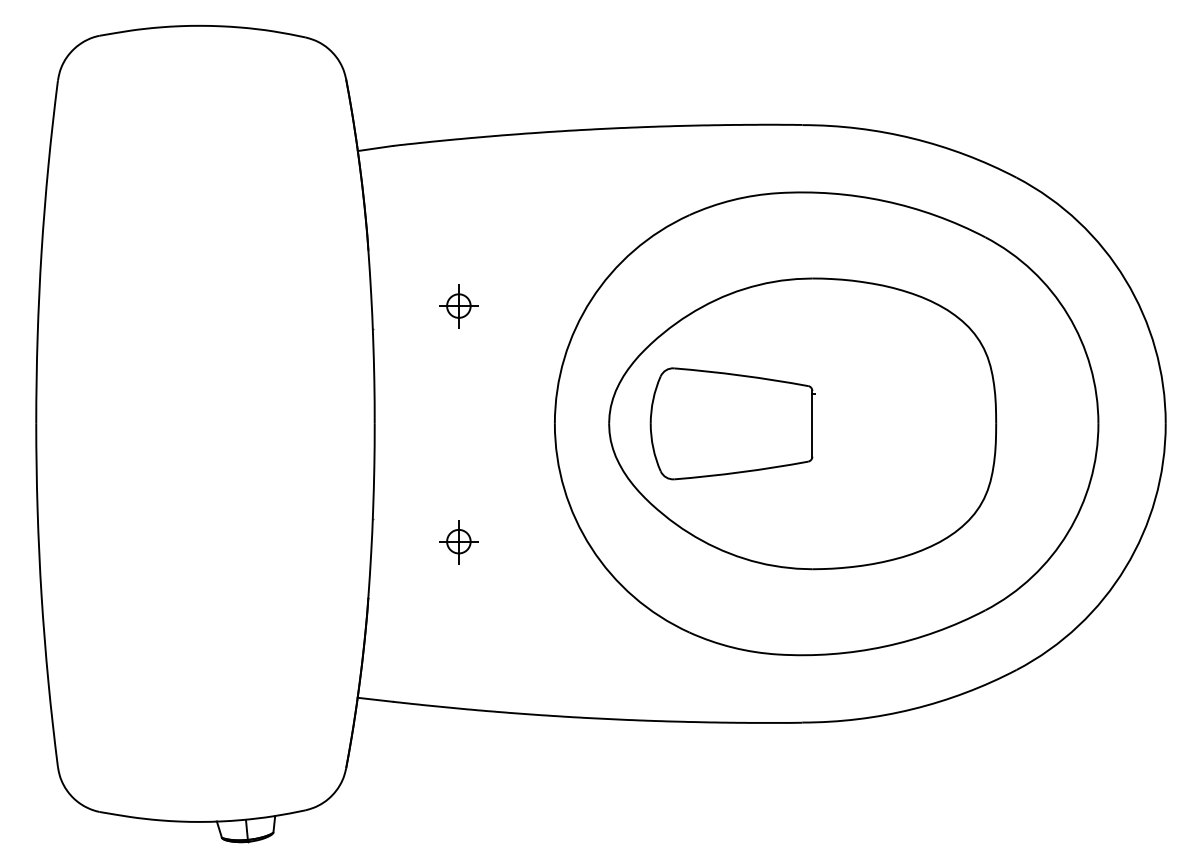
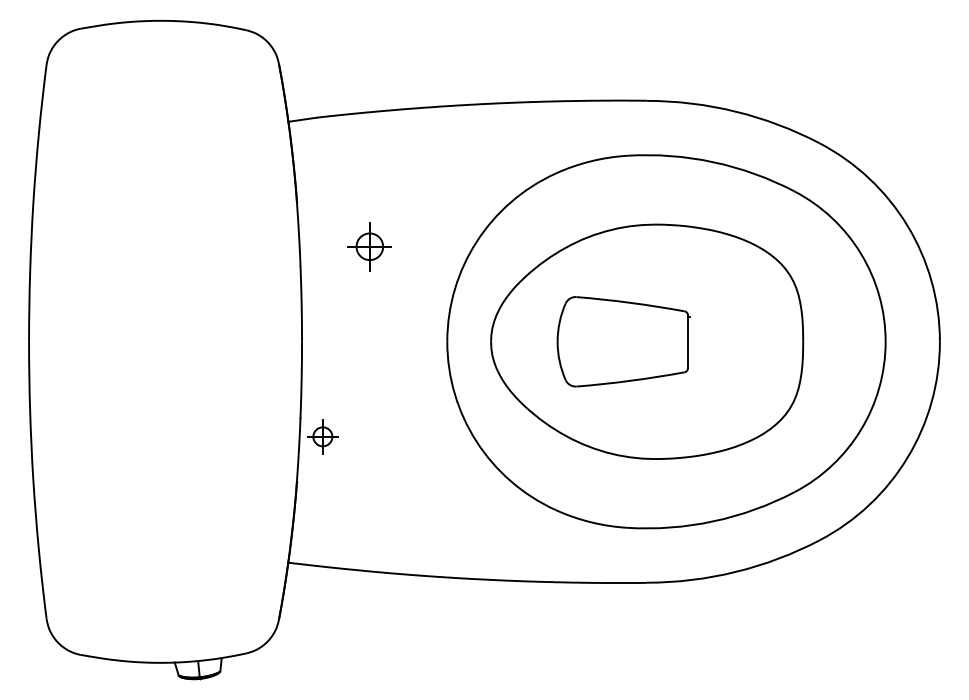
part: (458, 305) -> (369, 246), size x1.4
part: (732, 423) -> (623, 341), moved
part: (458, 541) -> (322, 436), moved

